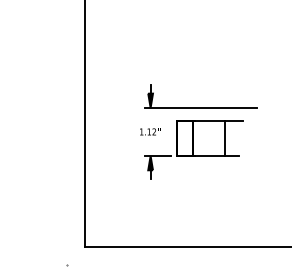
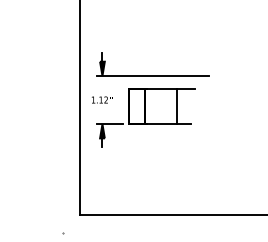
part: (198, 131) -> (150, 99), moved

